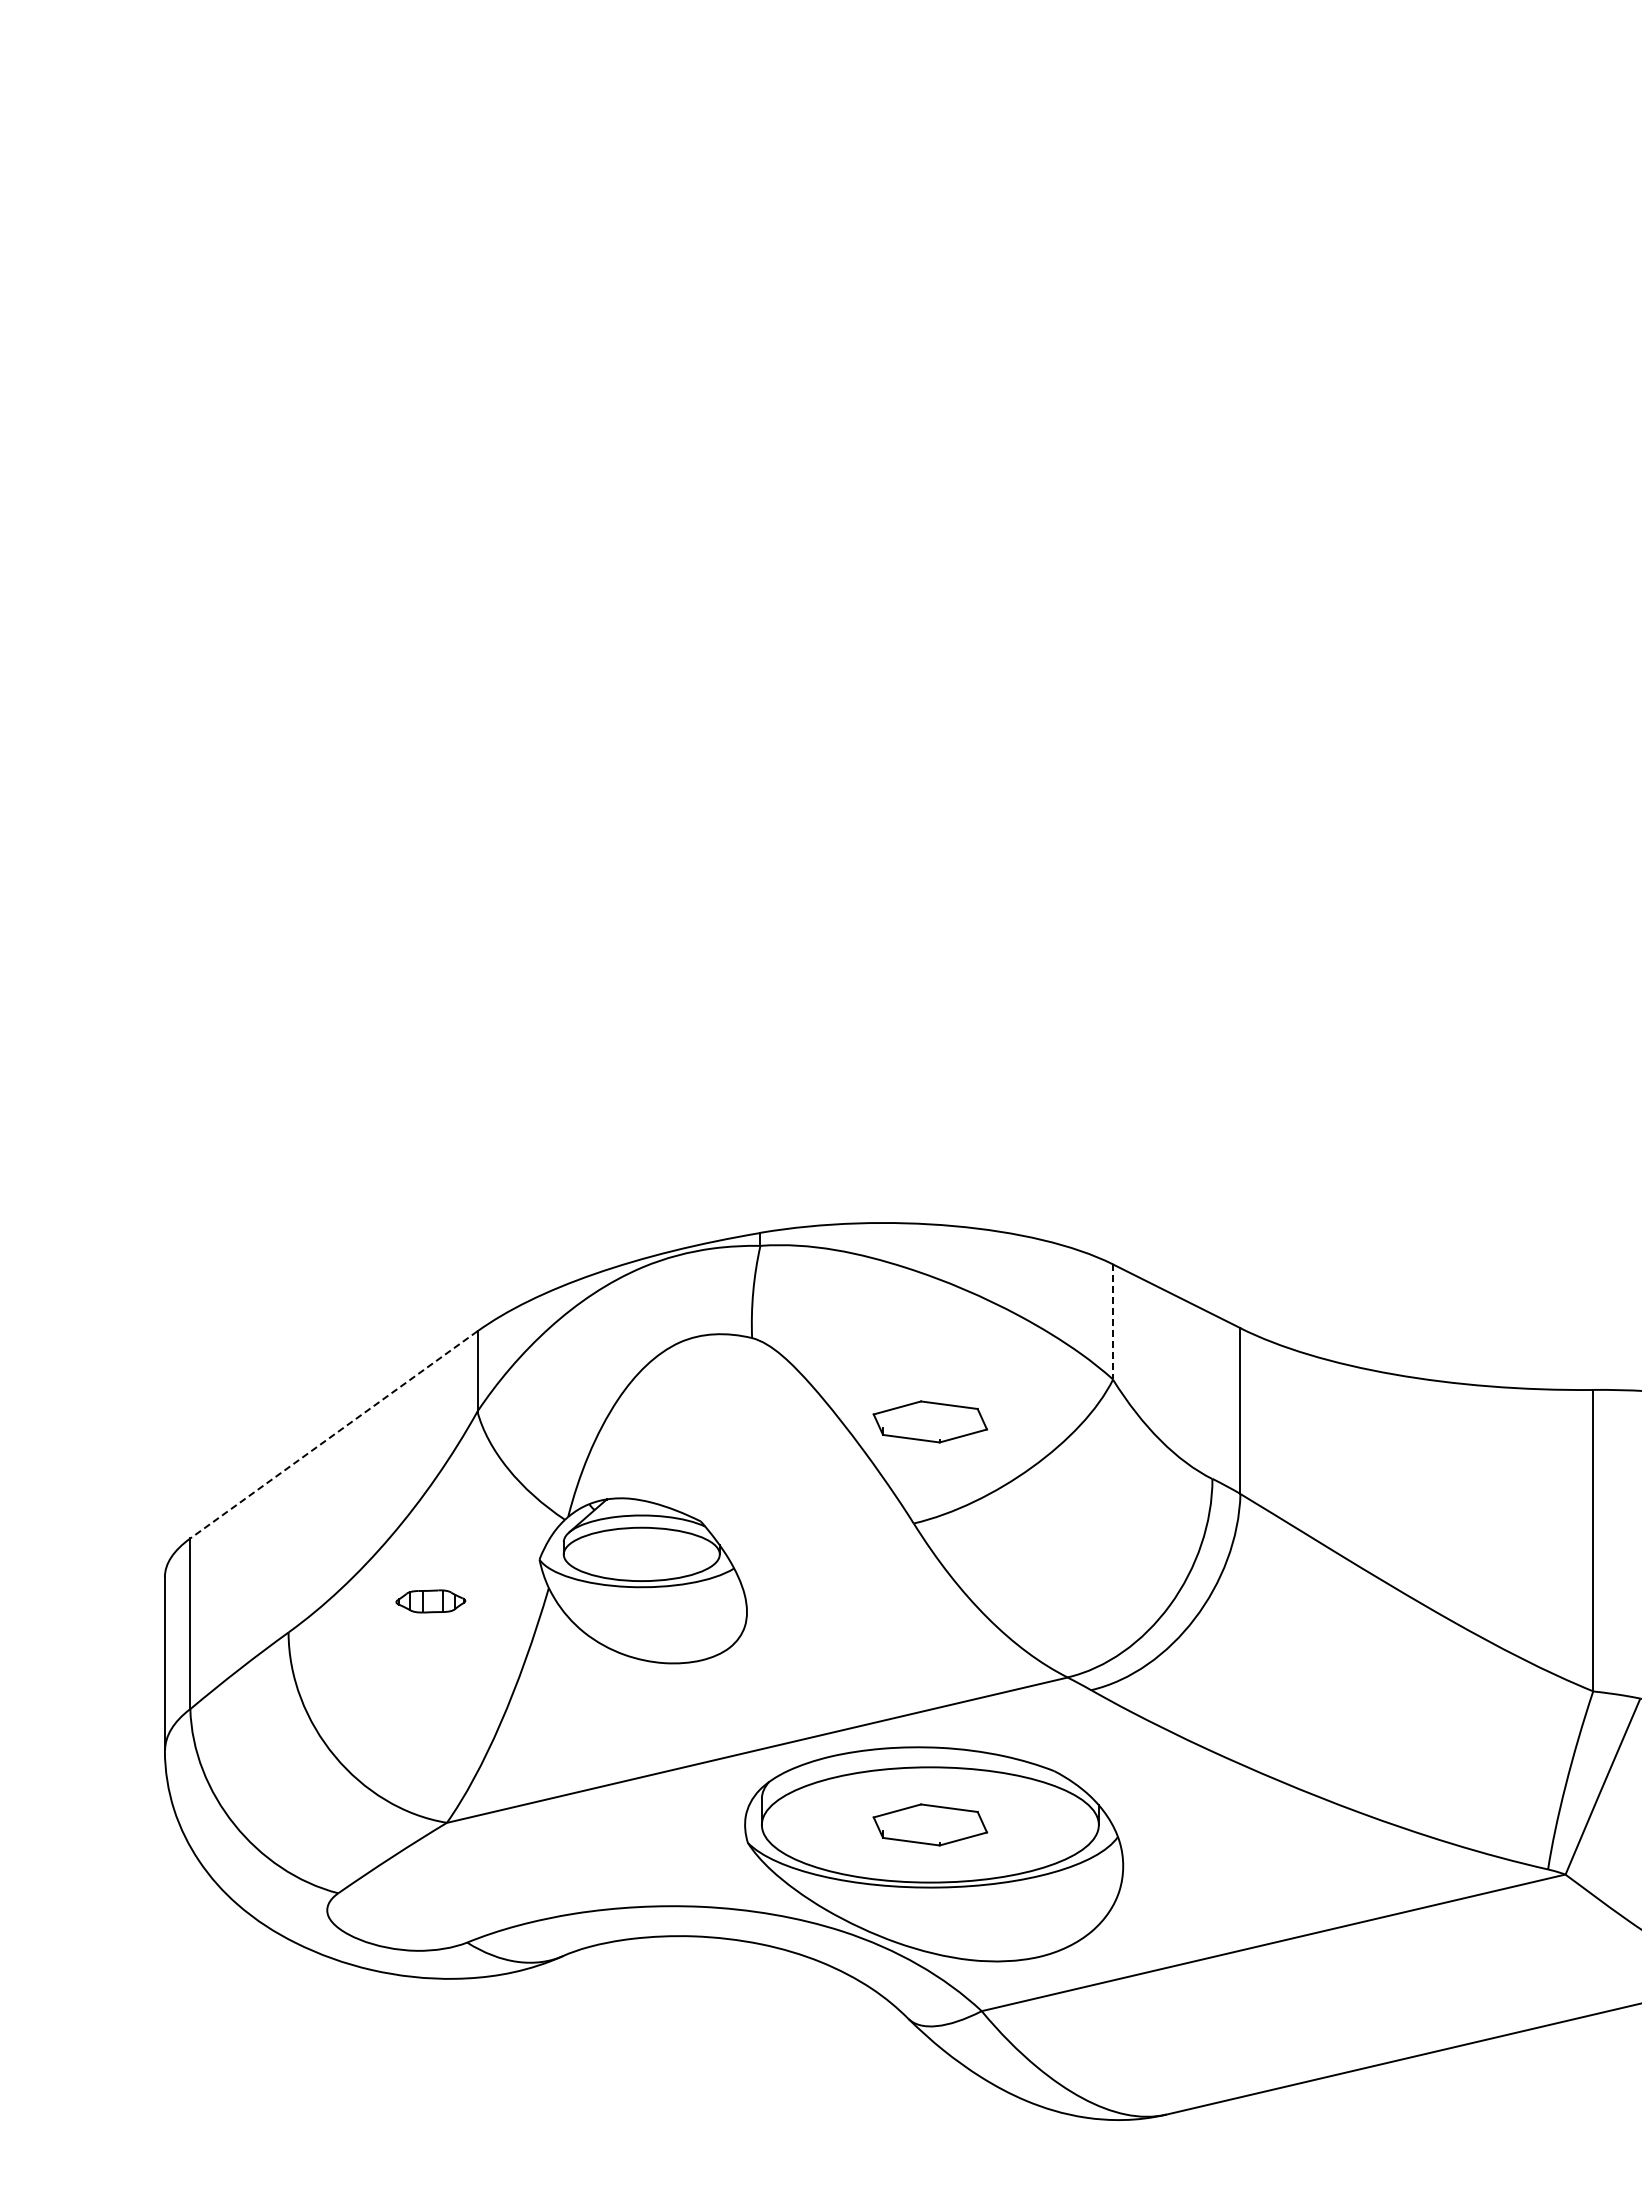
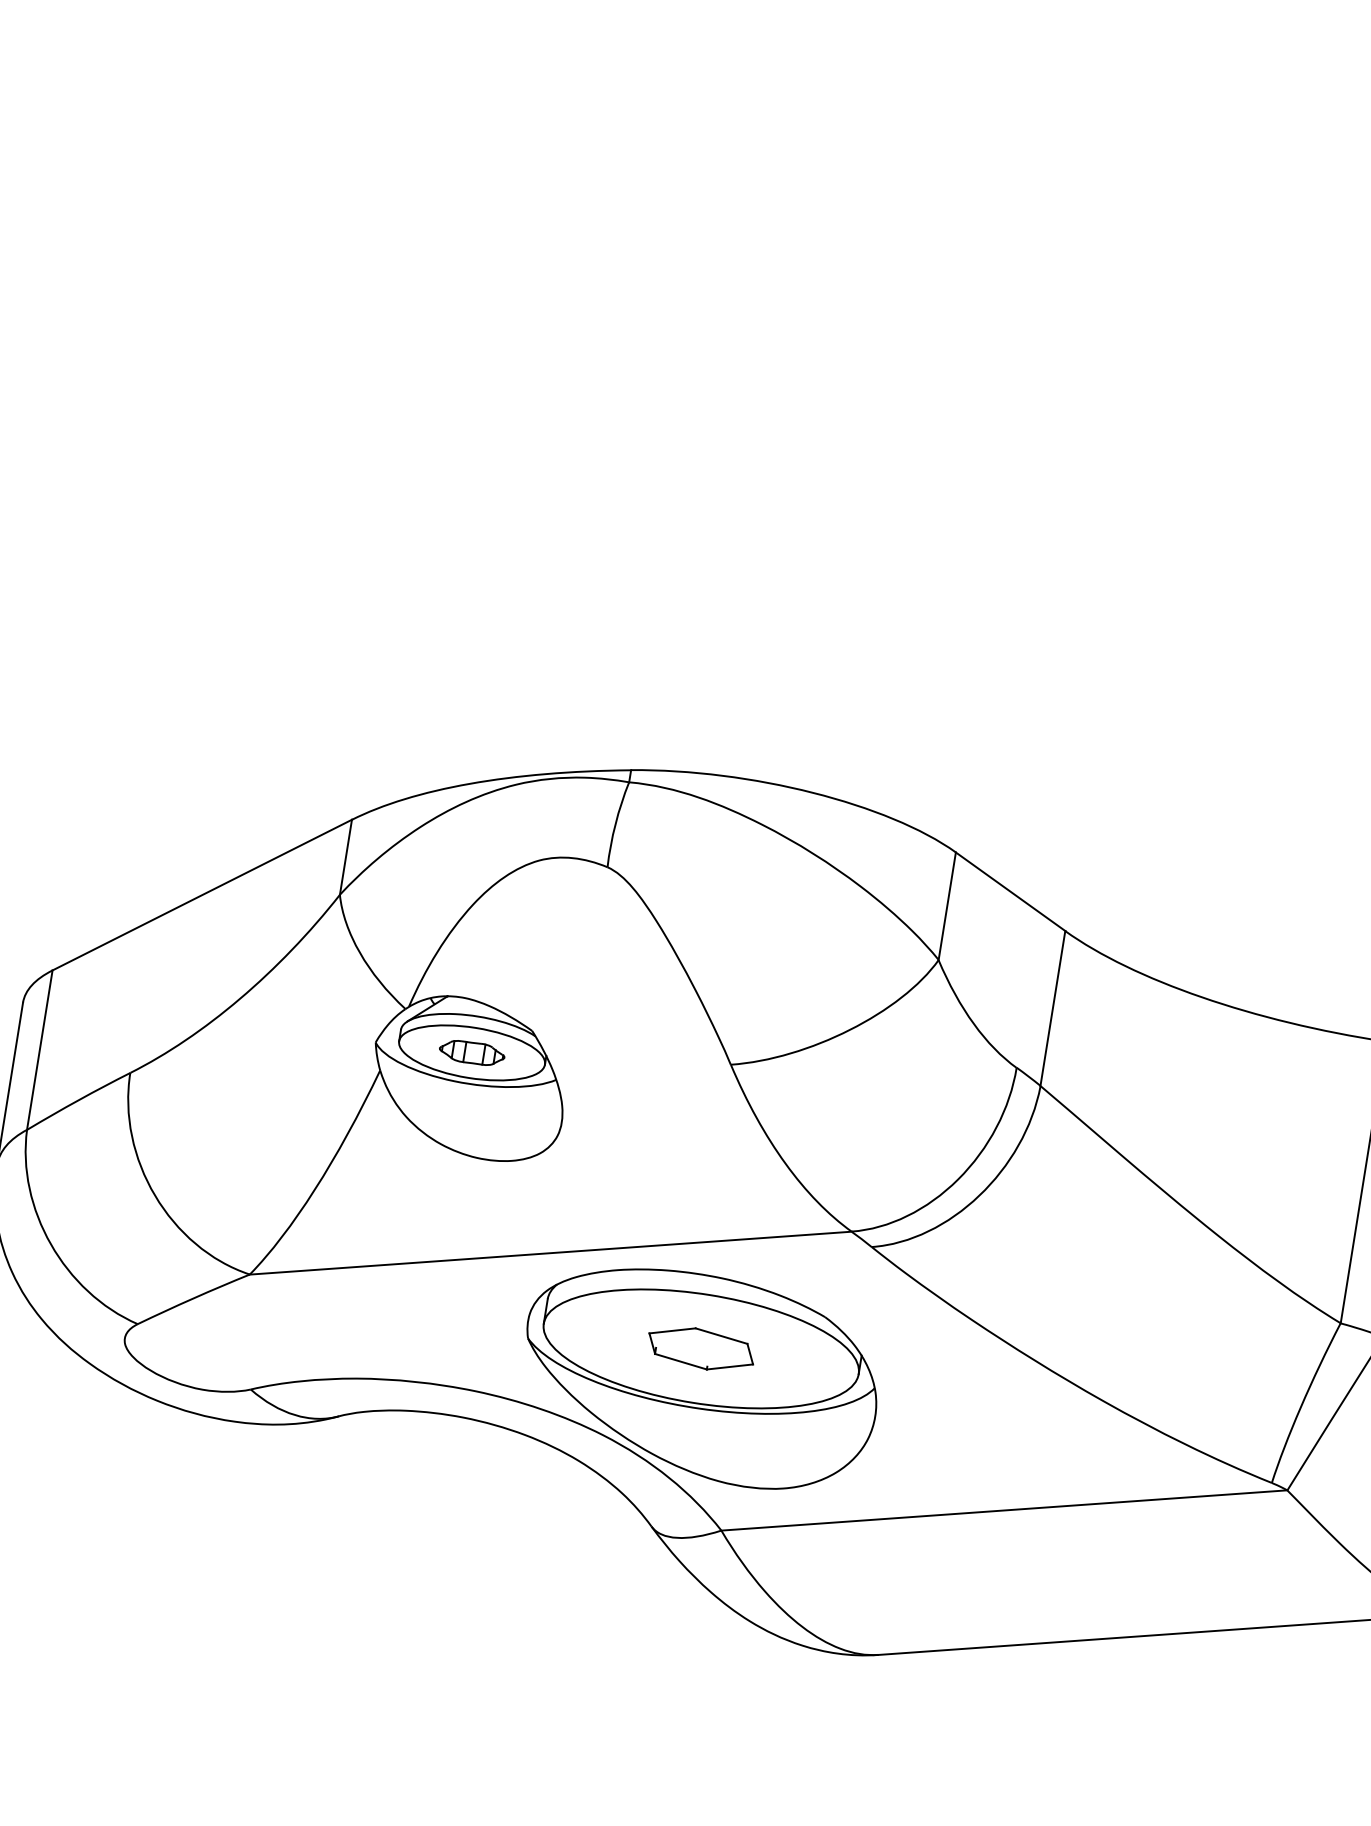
line: (1113, 1321) -> (947, 905), dashed -> solid
part: (930, 1421) -> (761, 971), removed
line: (333, 1435) -> (201, 895), dashed -> solid
part: (430, 1601) -> (471, 1052), moved

